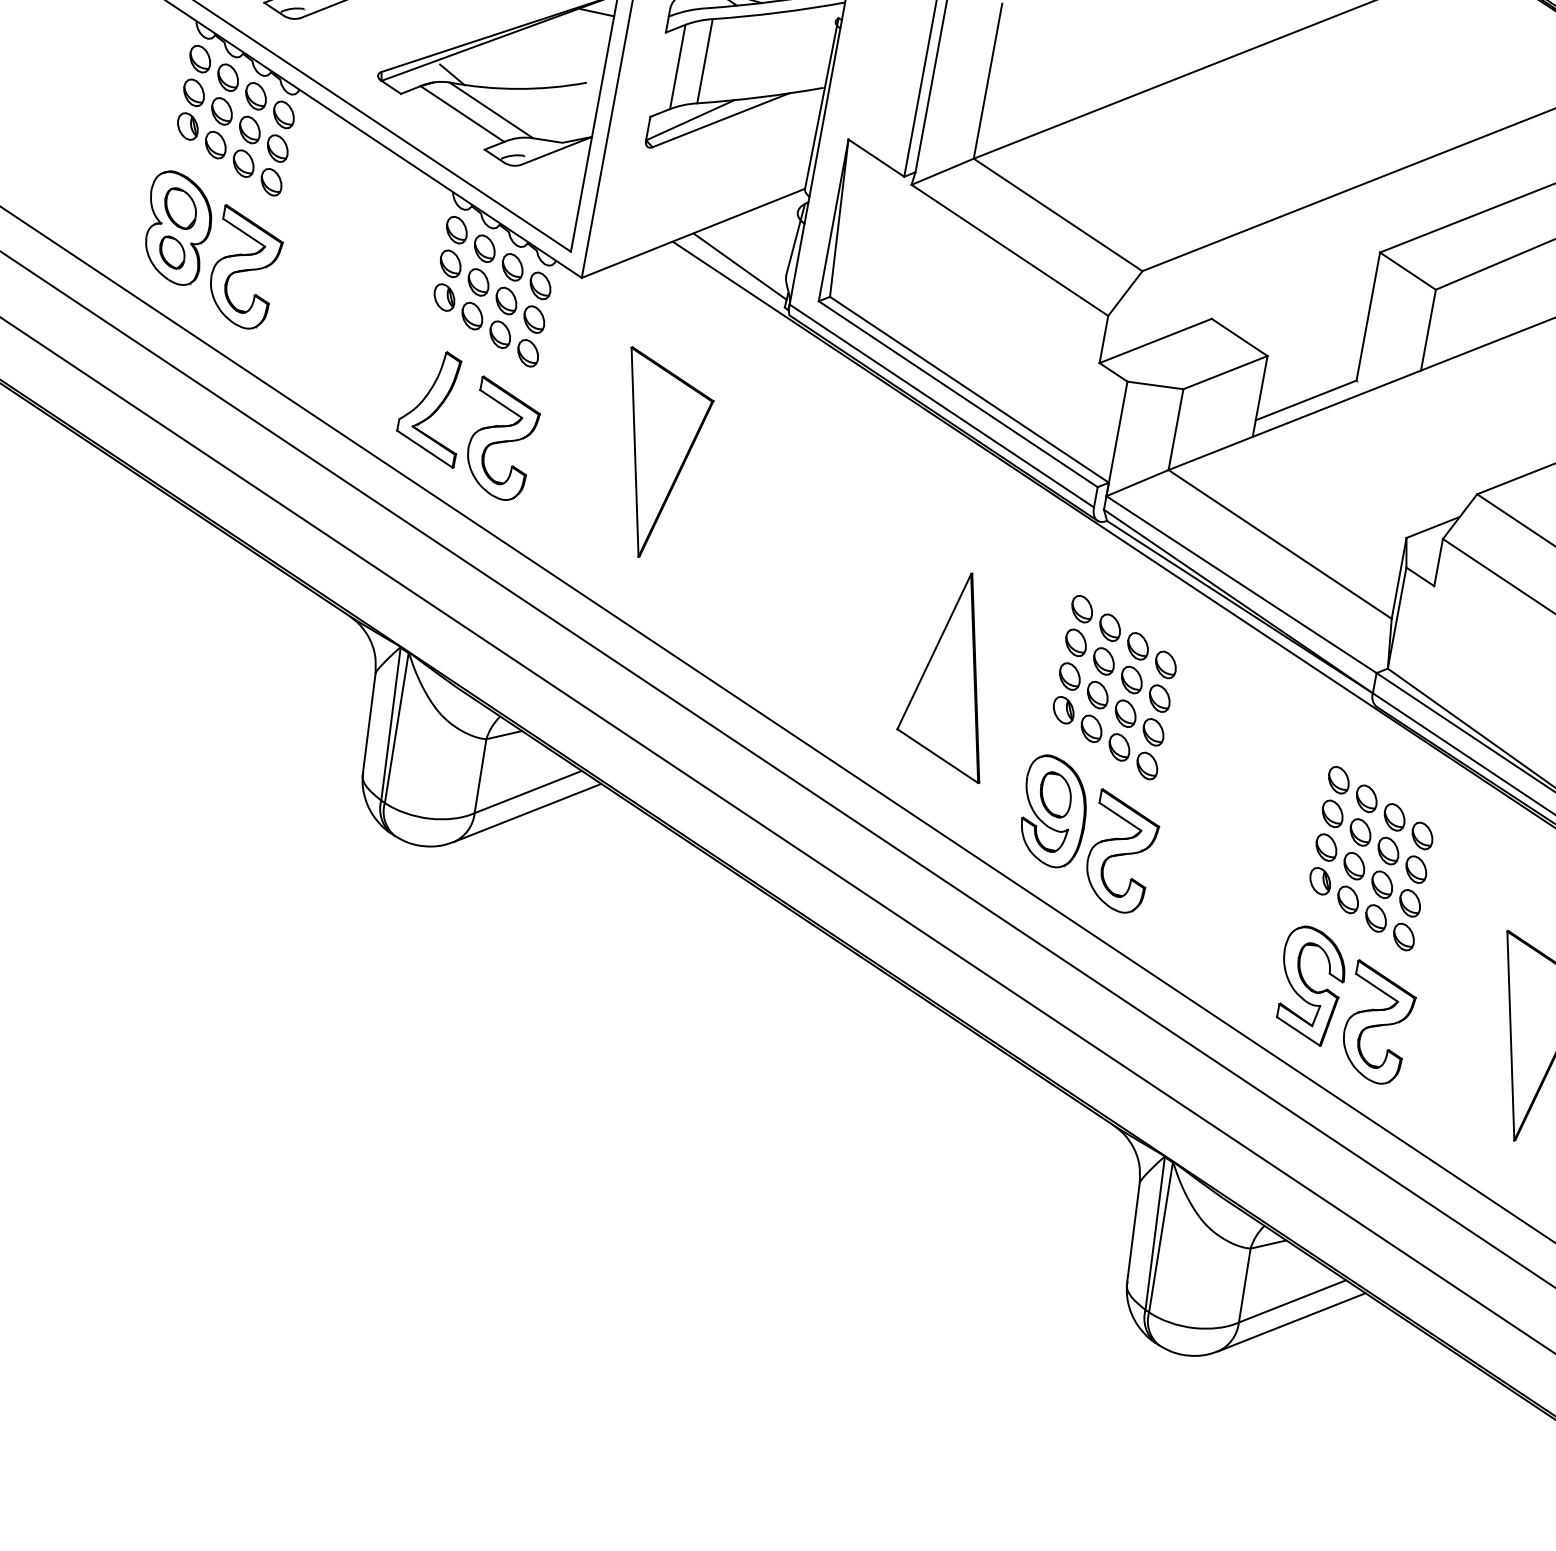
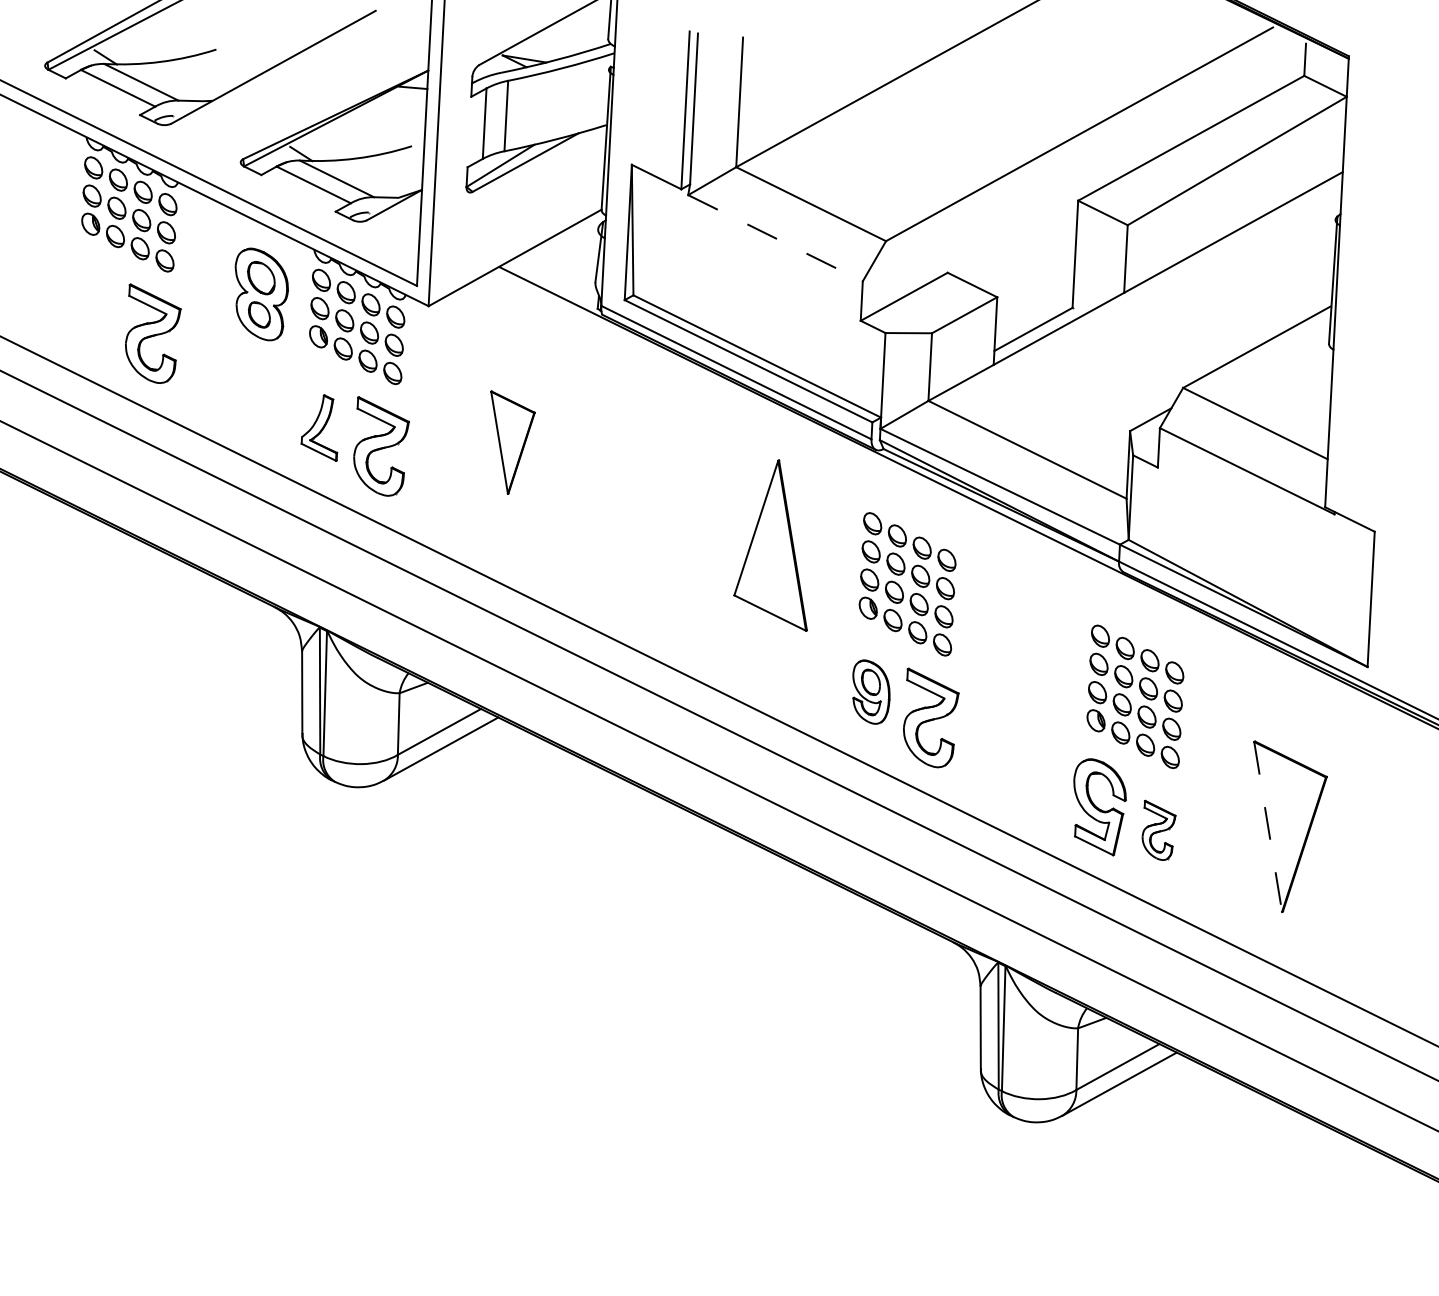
part: (178, 228) -> (261, 294), moved
line: (1009, 250) -> (775, 238), solid -> dashed
line: (739, 266) -> (556, 280), removed
part: (431, 406) -> (319, 427), size x0.7
part: (661, 455) -> (512, 442), size x0.6
part: (948, 674) -> (770, 545), moved
part: (1054, 810) -> (871, 691), size x0.7
part: (1378, 1023) -> (1158, 830), size x0.6
line: (1511, 1036) -> (1268, 827), solid -> dashed

